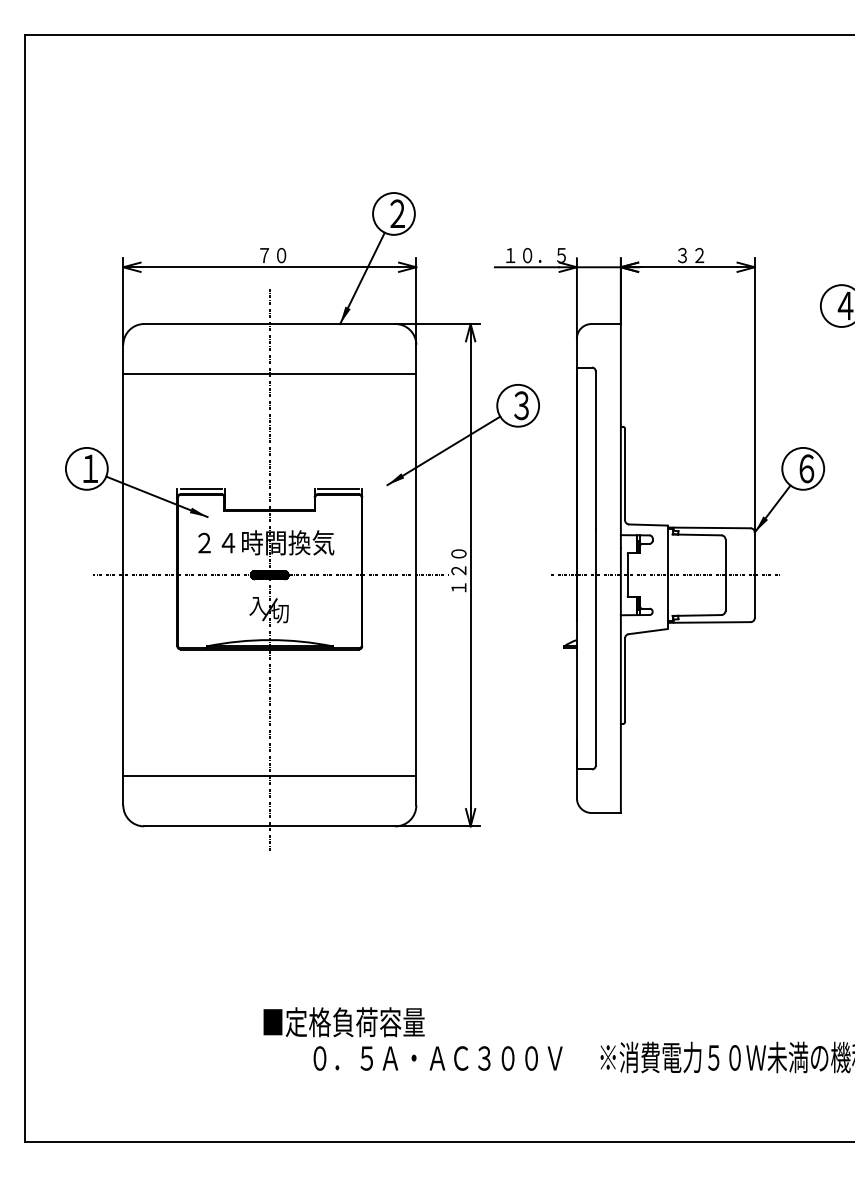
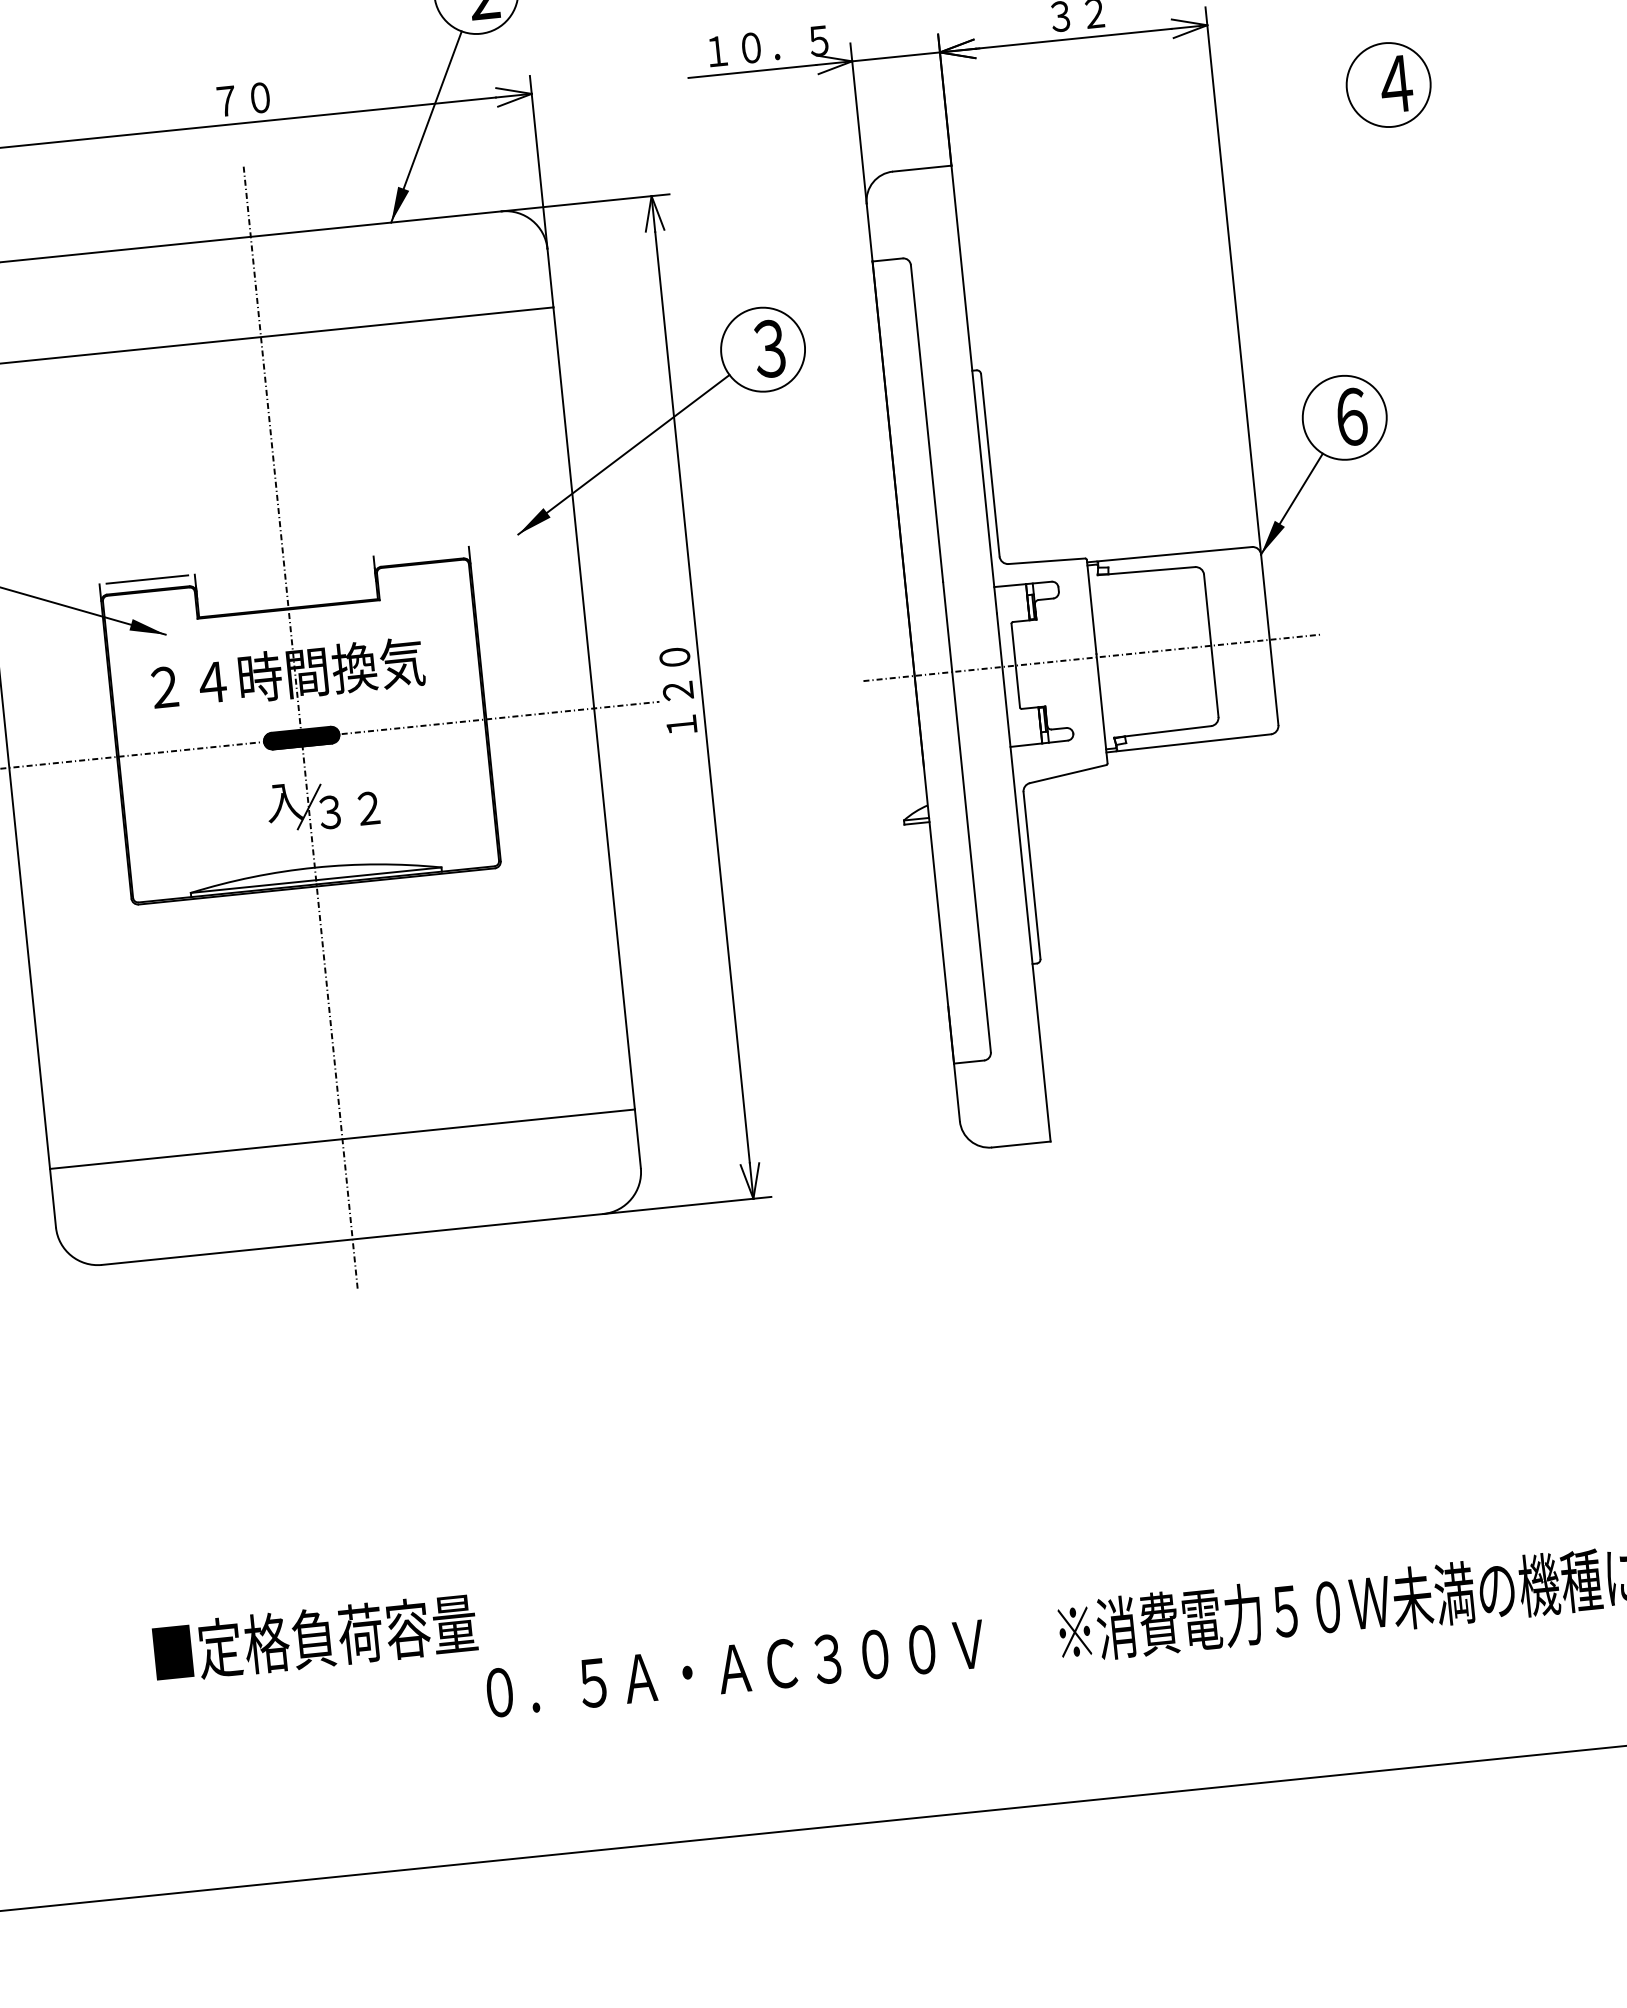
line: (338, 488) -> (421, 551), removed
text: (287, 613) -> (344, 811), 切 -> ３２
text: (343, 1022) -> (313, 1638), moved

